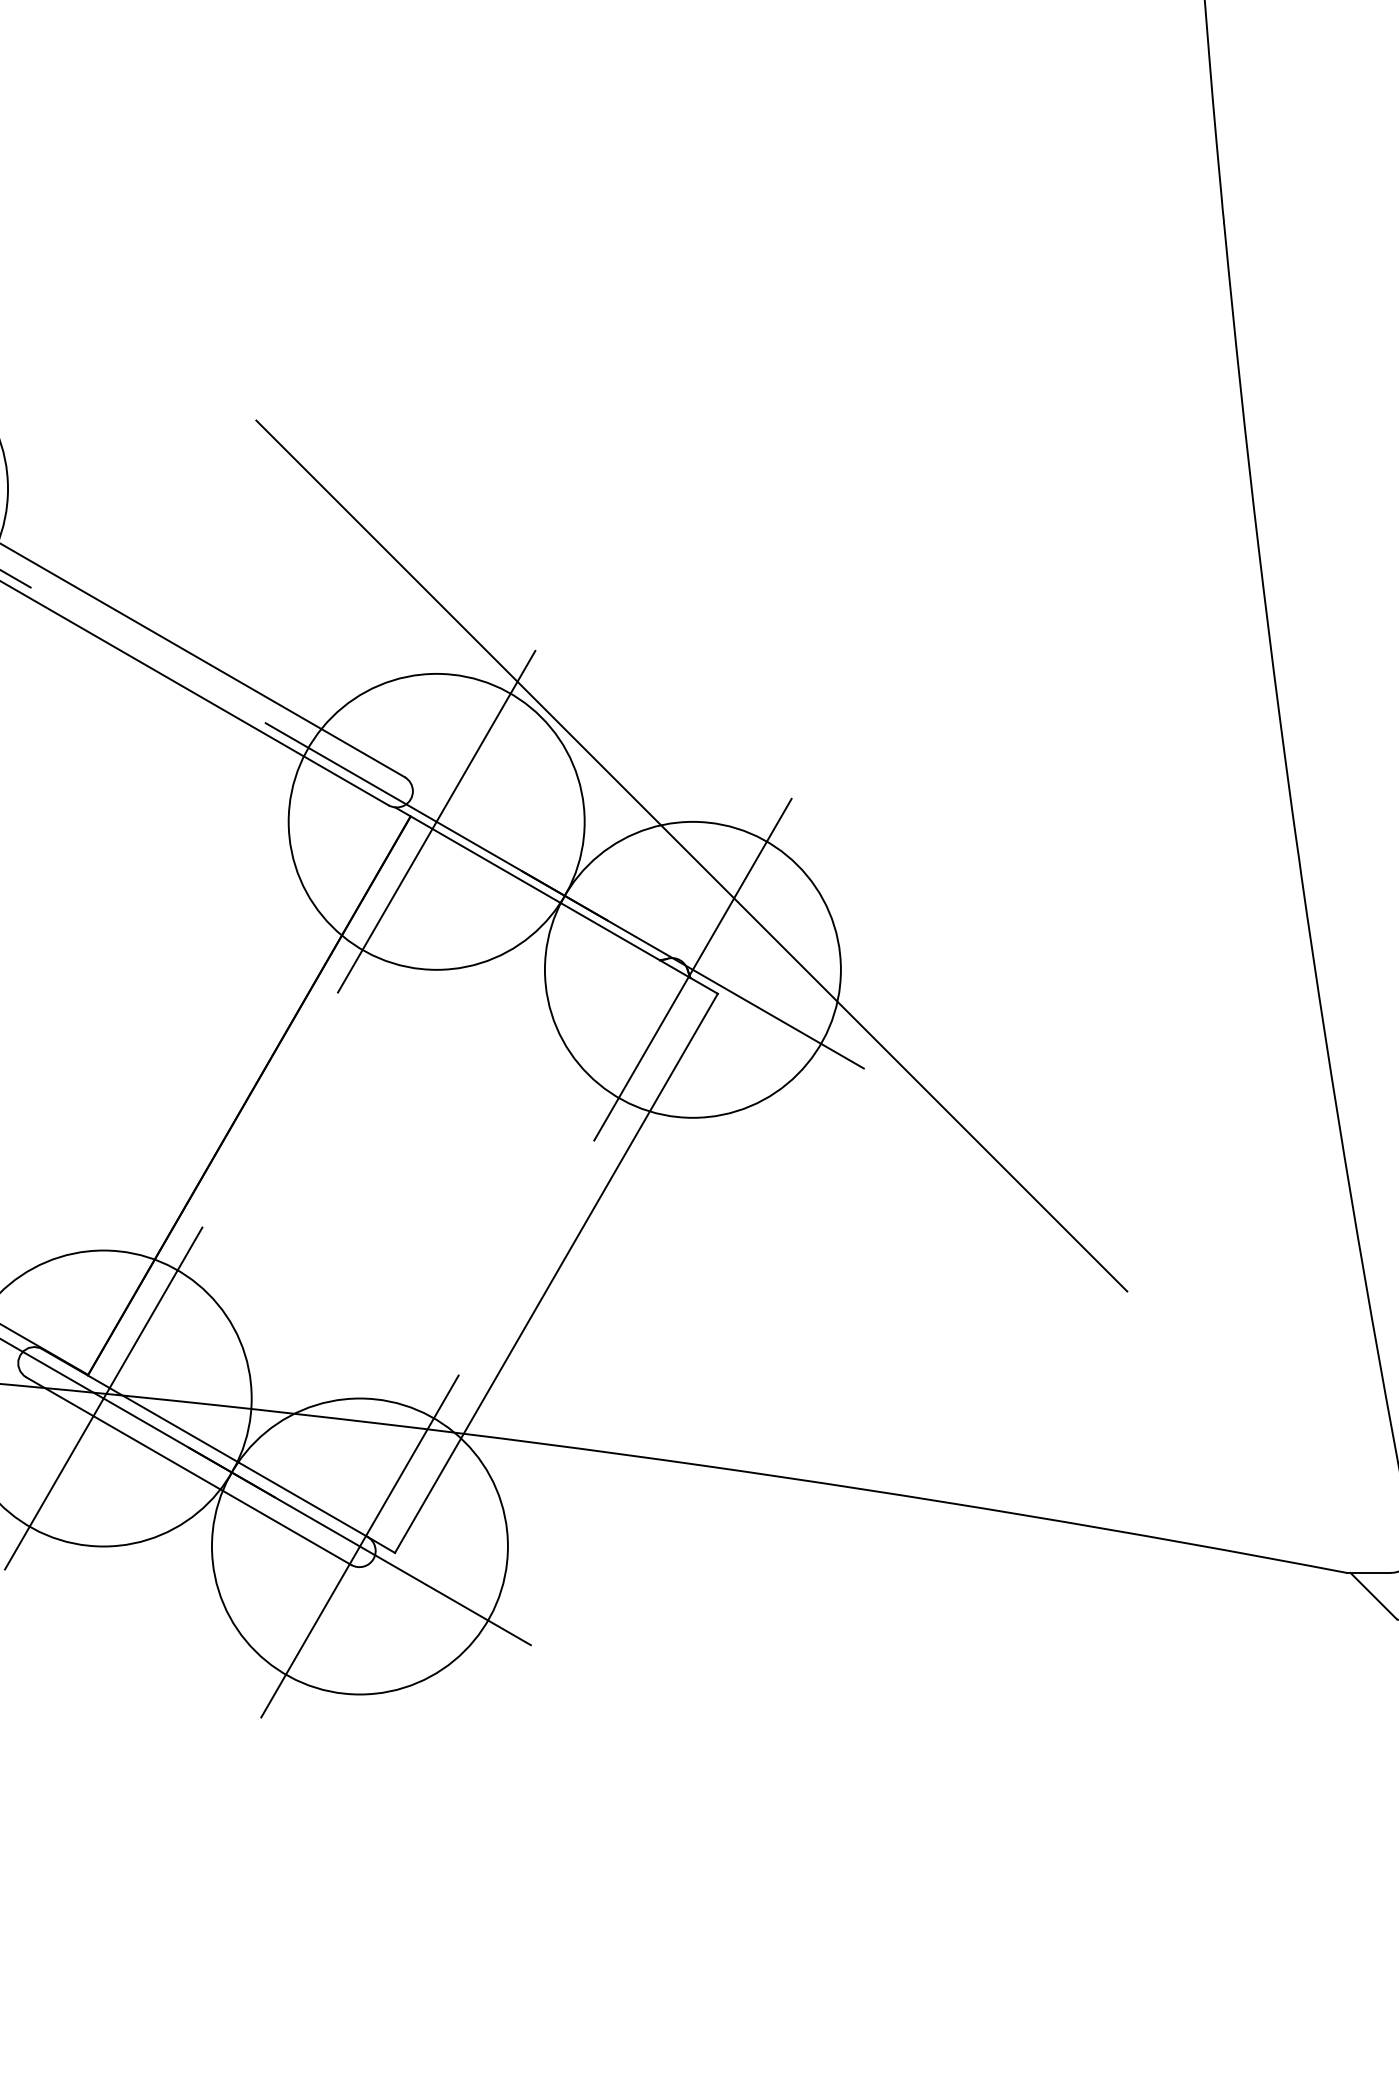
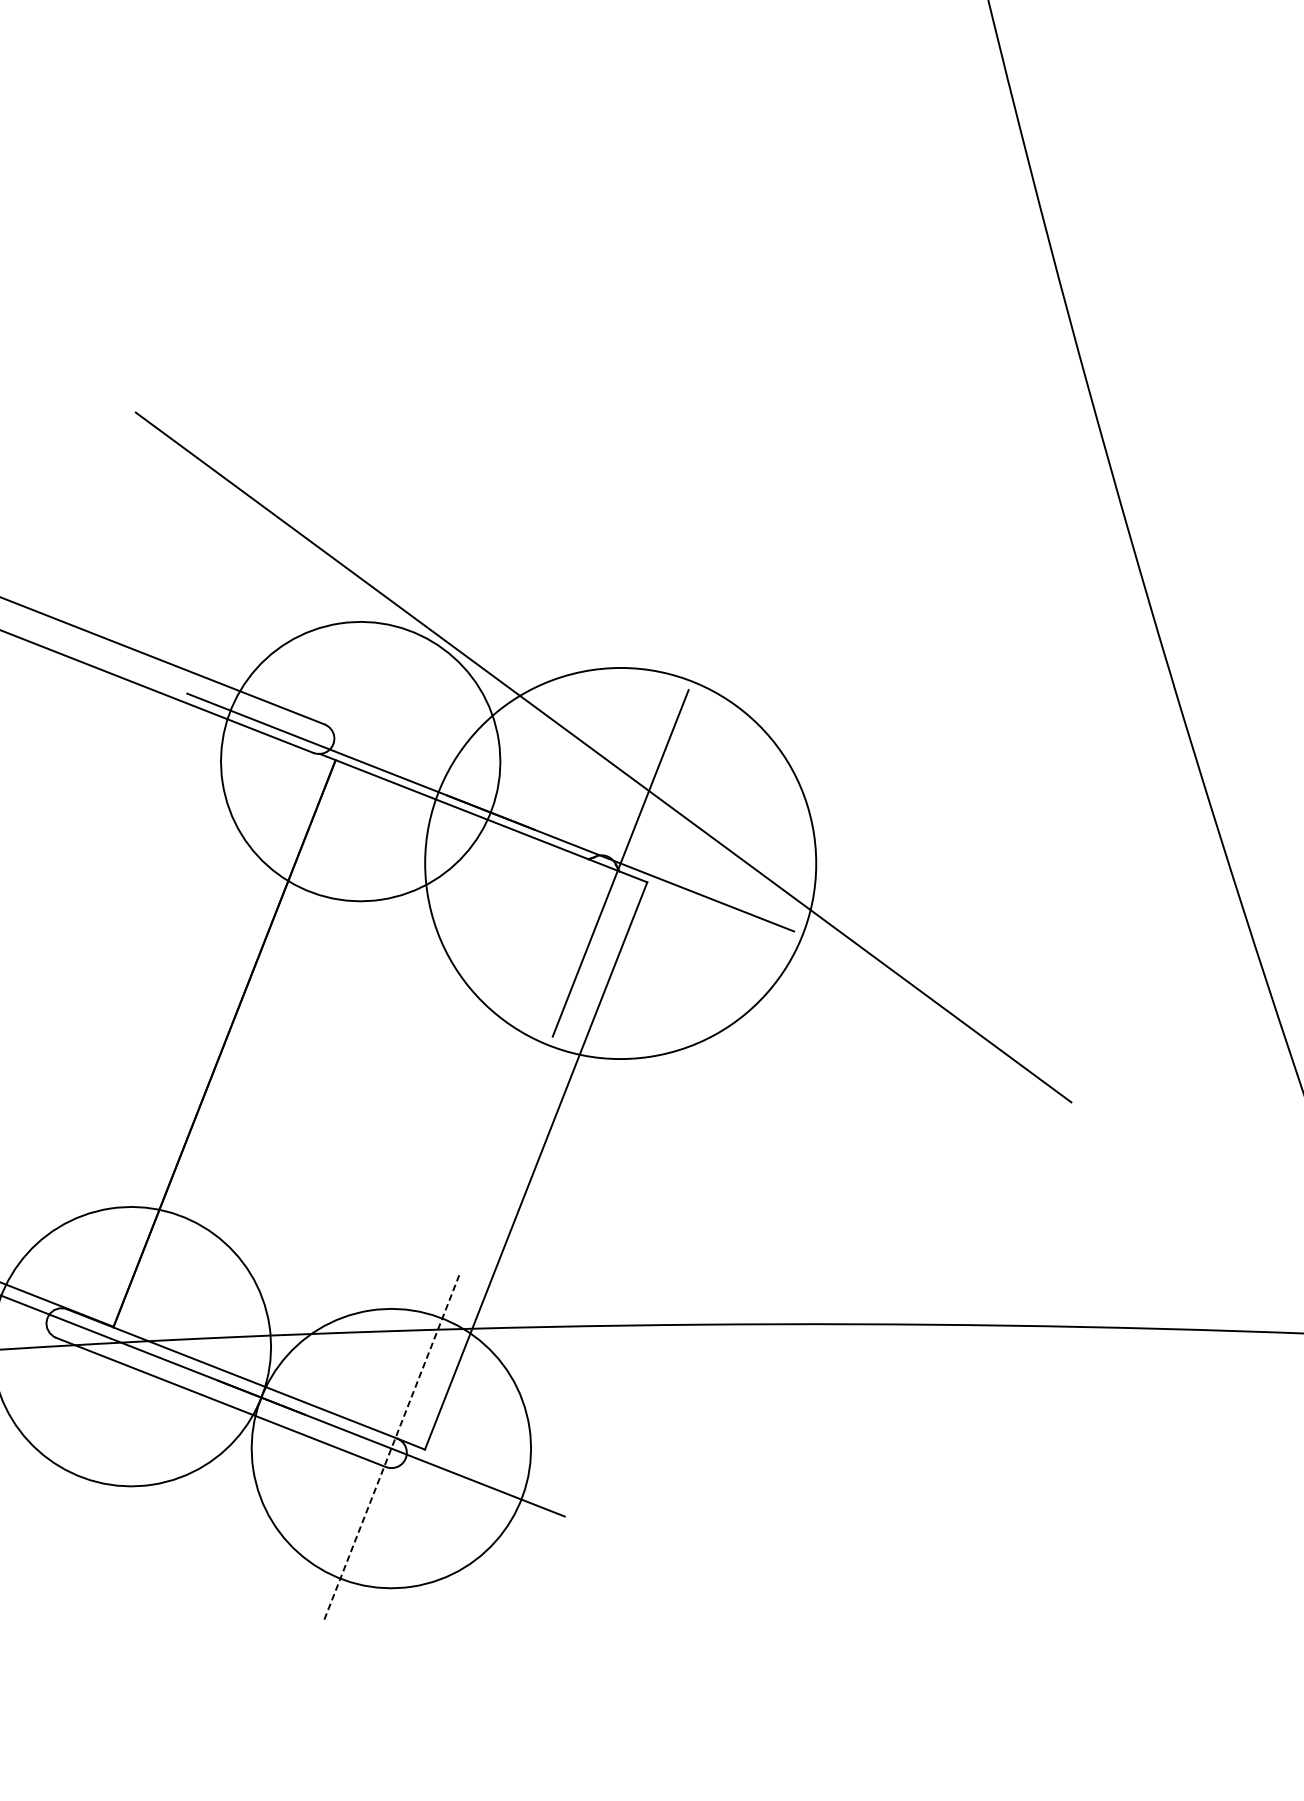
line: (436, 821) -> (360, 761), removed
circle: (692, 969) -> (620, 863), size x1.4
line: (103, 1398) -> (131, 1346), removed
line: (359, 1546) -> (390, 1448), solid -> dashed

